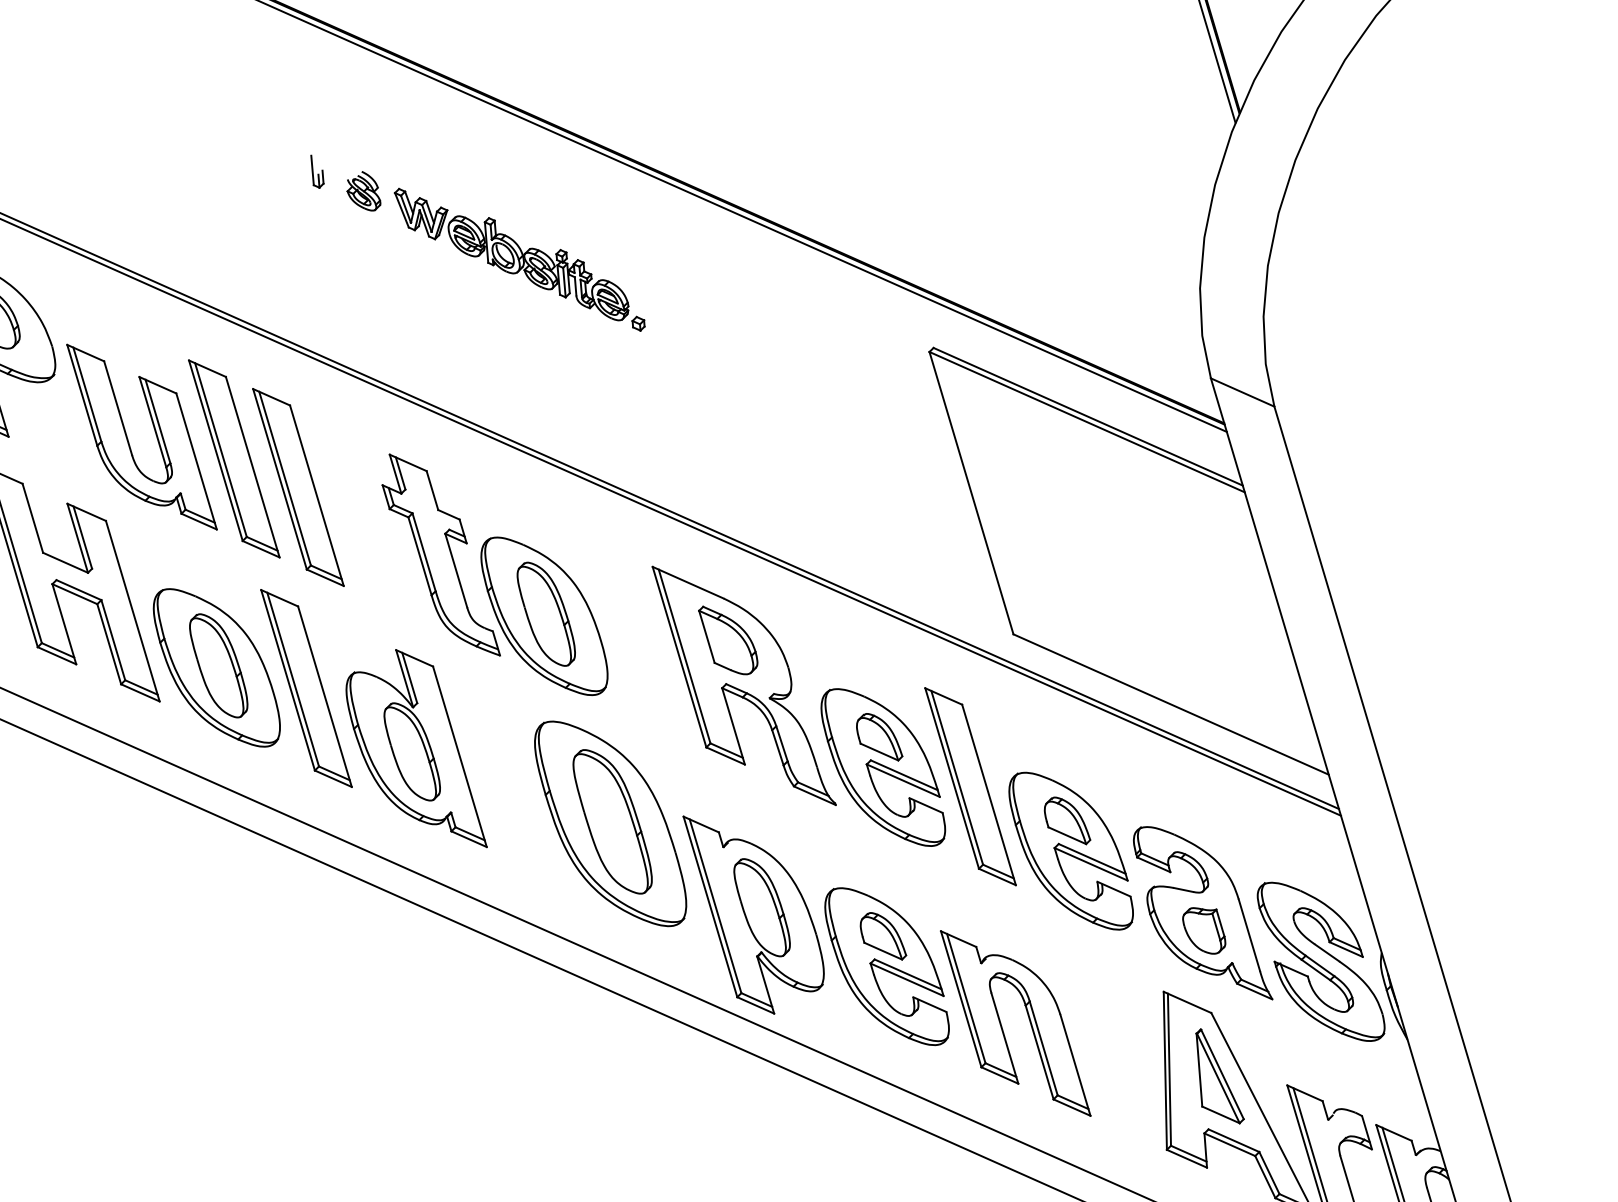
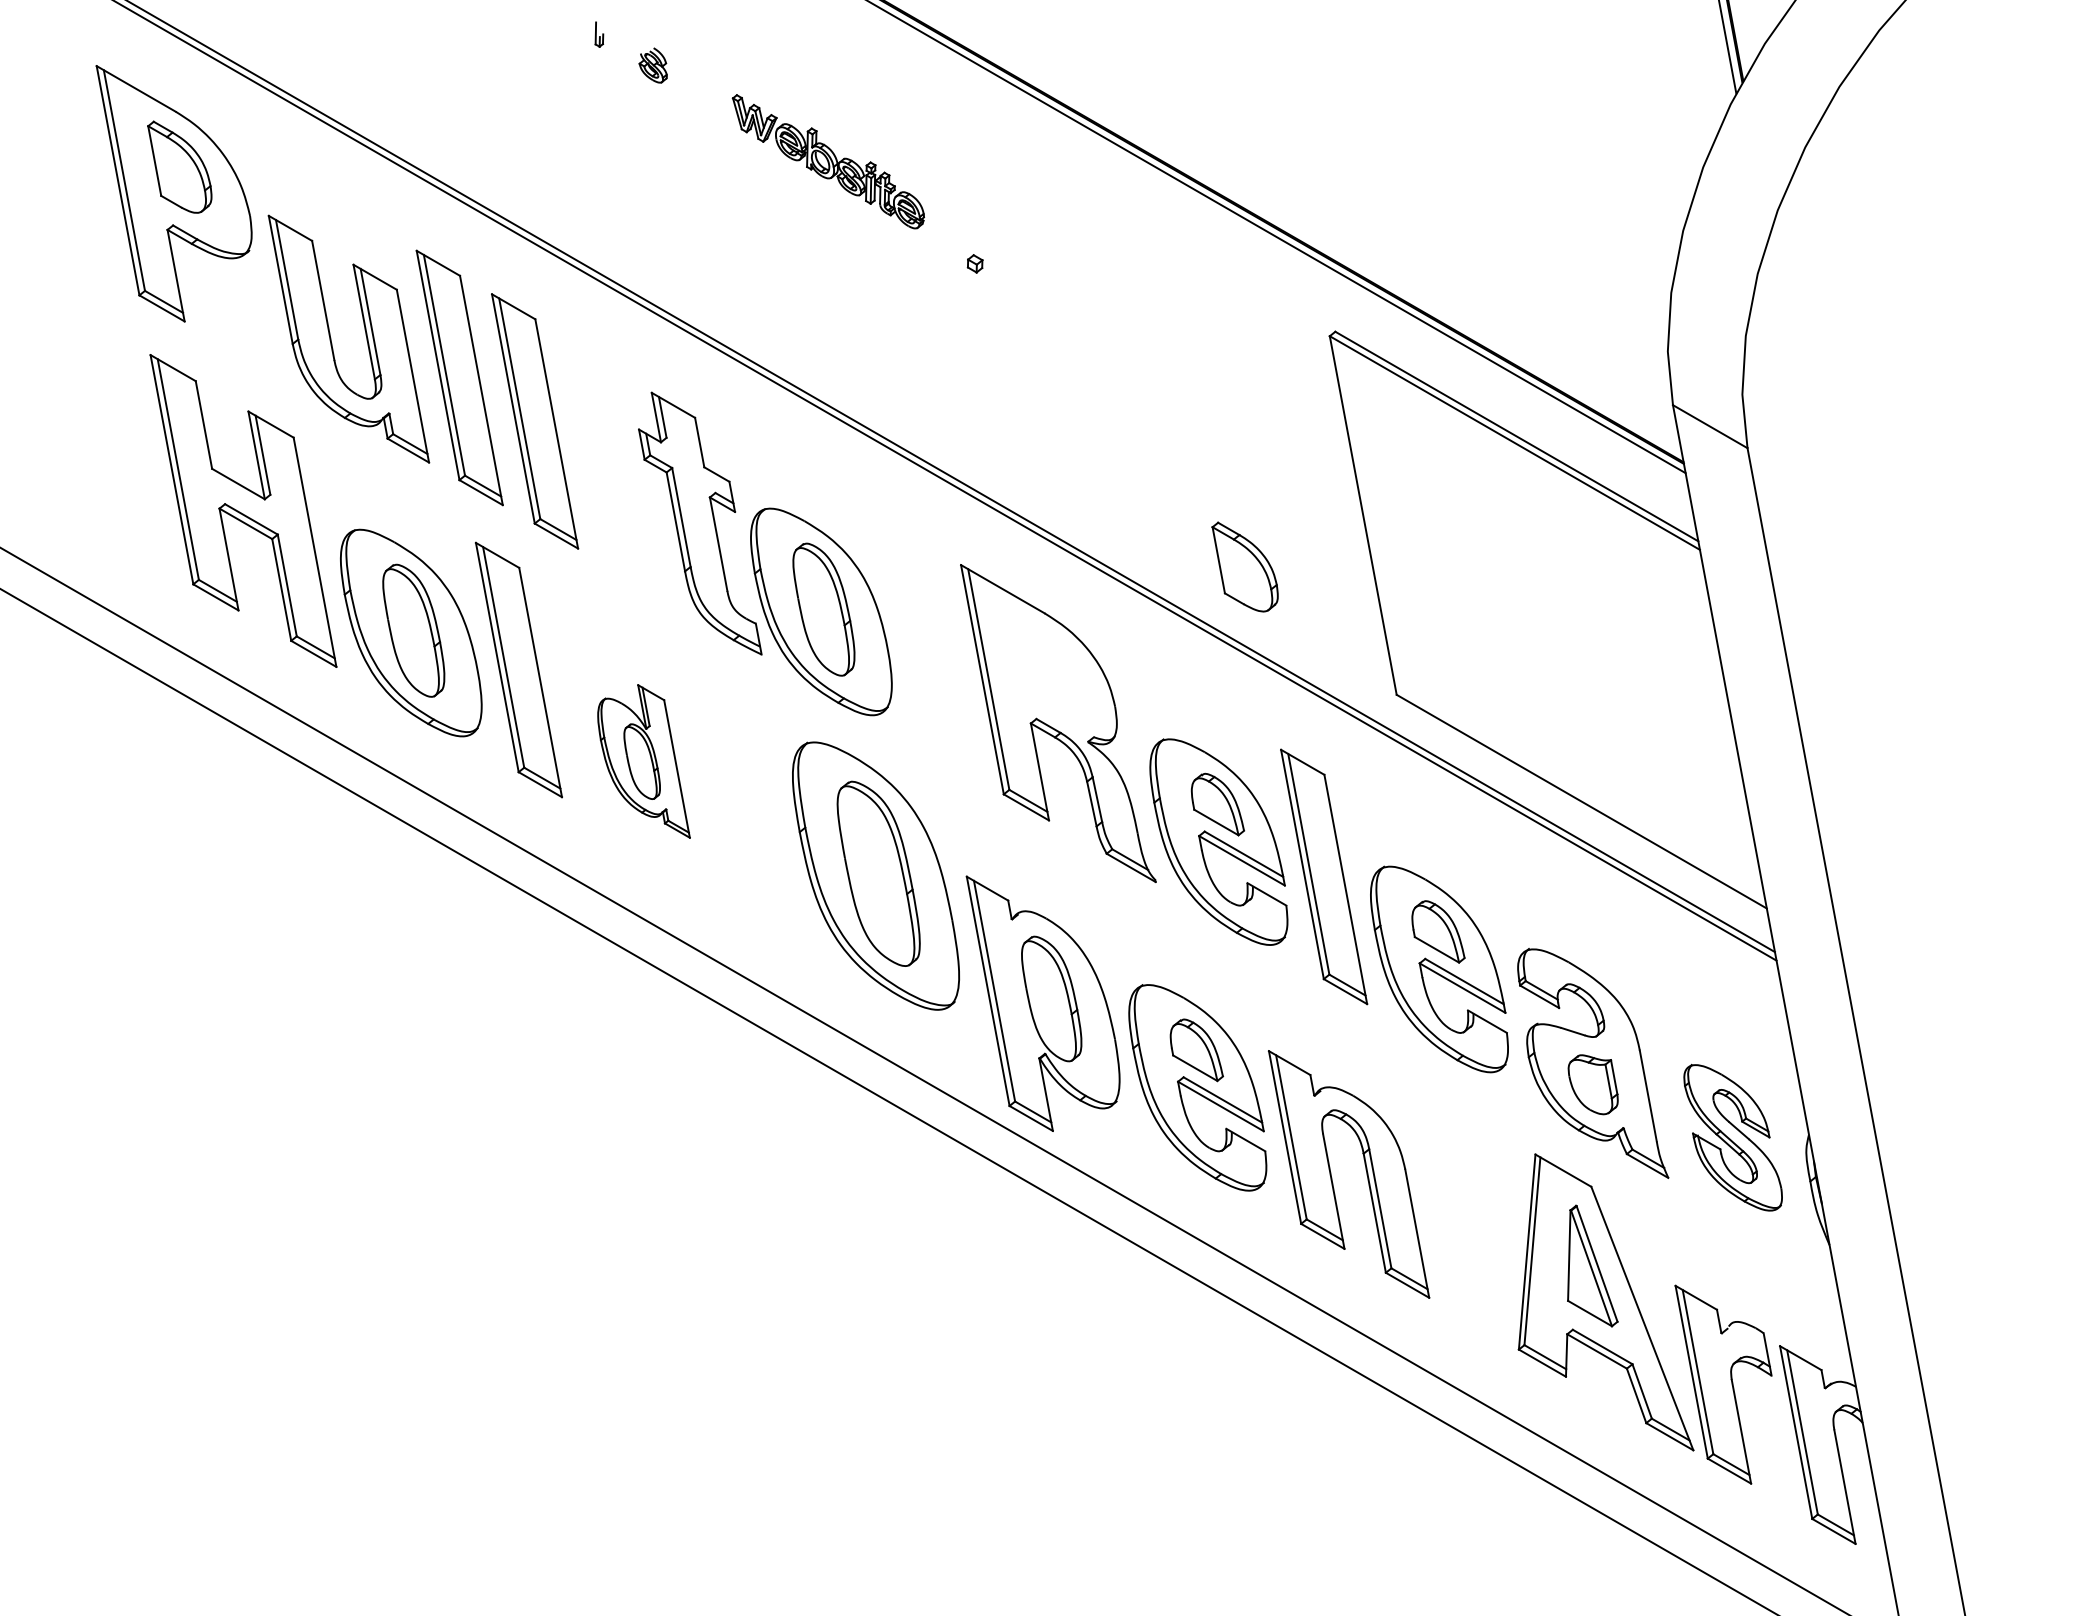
part: (317, 171) -> (599, 34), size x0.6
part: (362, 191) -> (652, 65), size x0.7
part: (512, 253) -> (828, 161), size x0.7
part: (728, 639) -> (1244, 566), moved
part: (414, 751) -> (643, 761), size x0.6
part: (1320, 961) -> (1732, 1137), size x0.7

